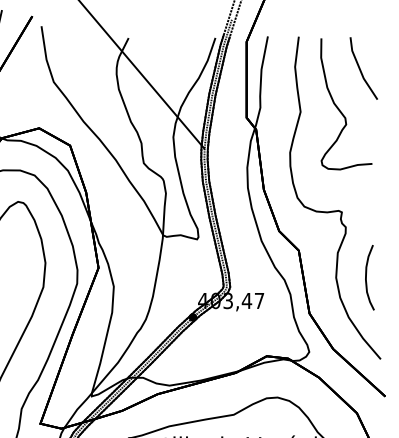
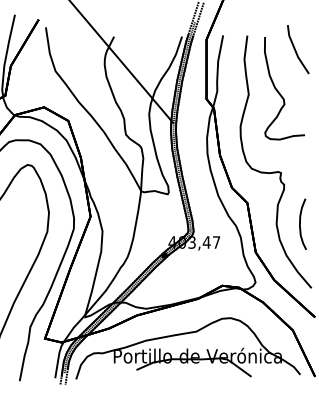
part: (364, 68) -> (298, 49), moved

